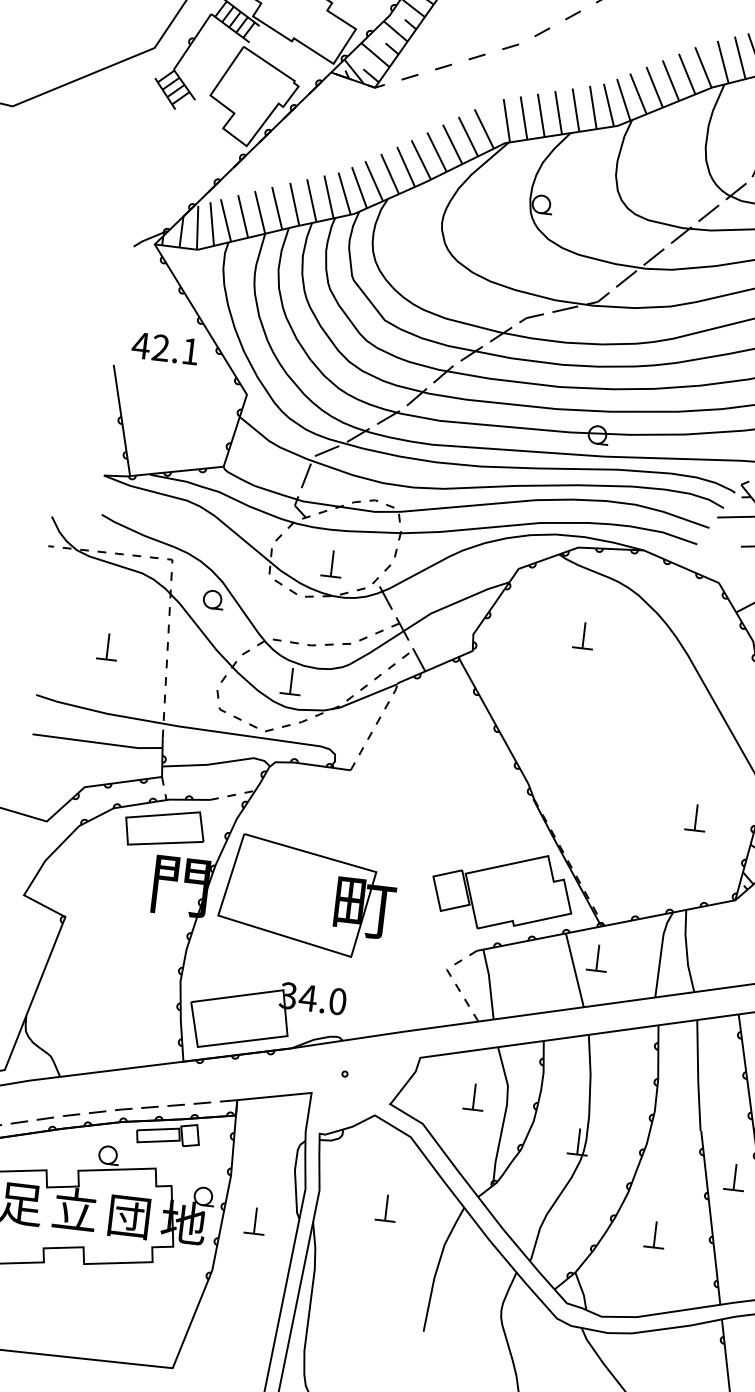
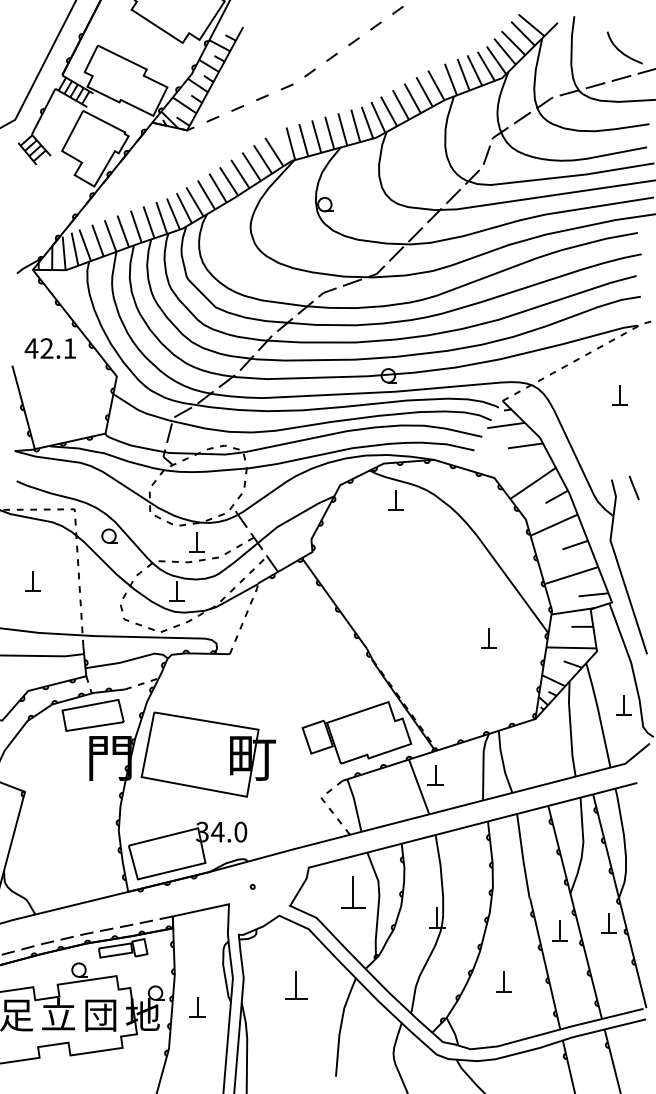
part: (331, 564) -> (196, 542), moved
part: (583, 635) -> (395, 500), moved
part: (695, 817) -> (488, 638), moved
part: (474, 1096) -> (353, 892), size x1.6
part: (386, 1208) -> (296, 985), size x1.4

